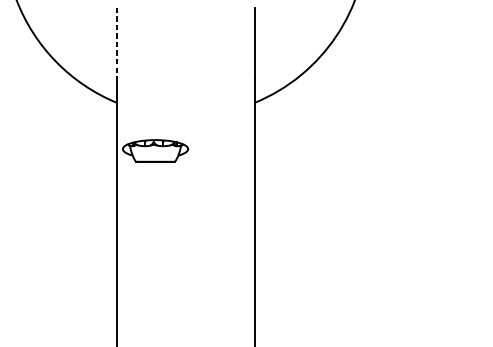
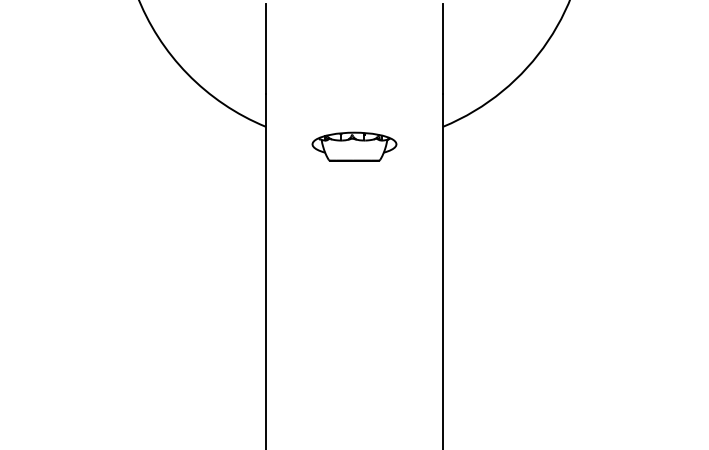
line: (116, 42) -> (265, 49), dashed -> solid
part: (155, 150) -> (354, 146), moved

